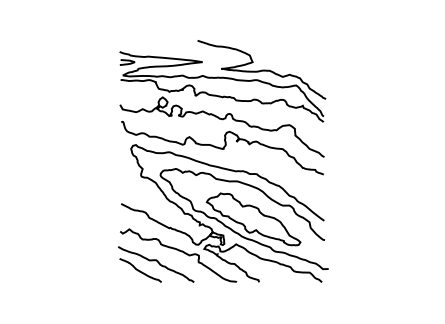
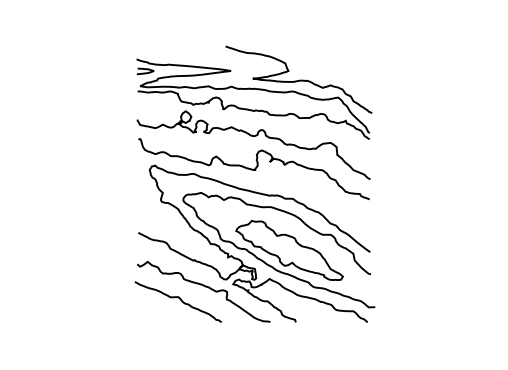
curve: (140, 270) -> (160, 308), removed

